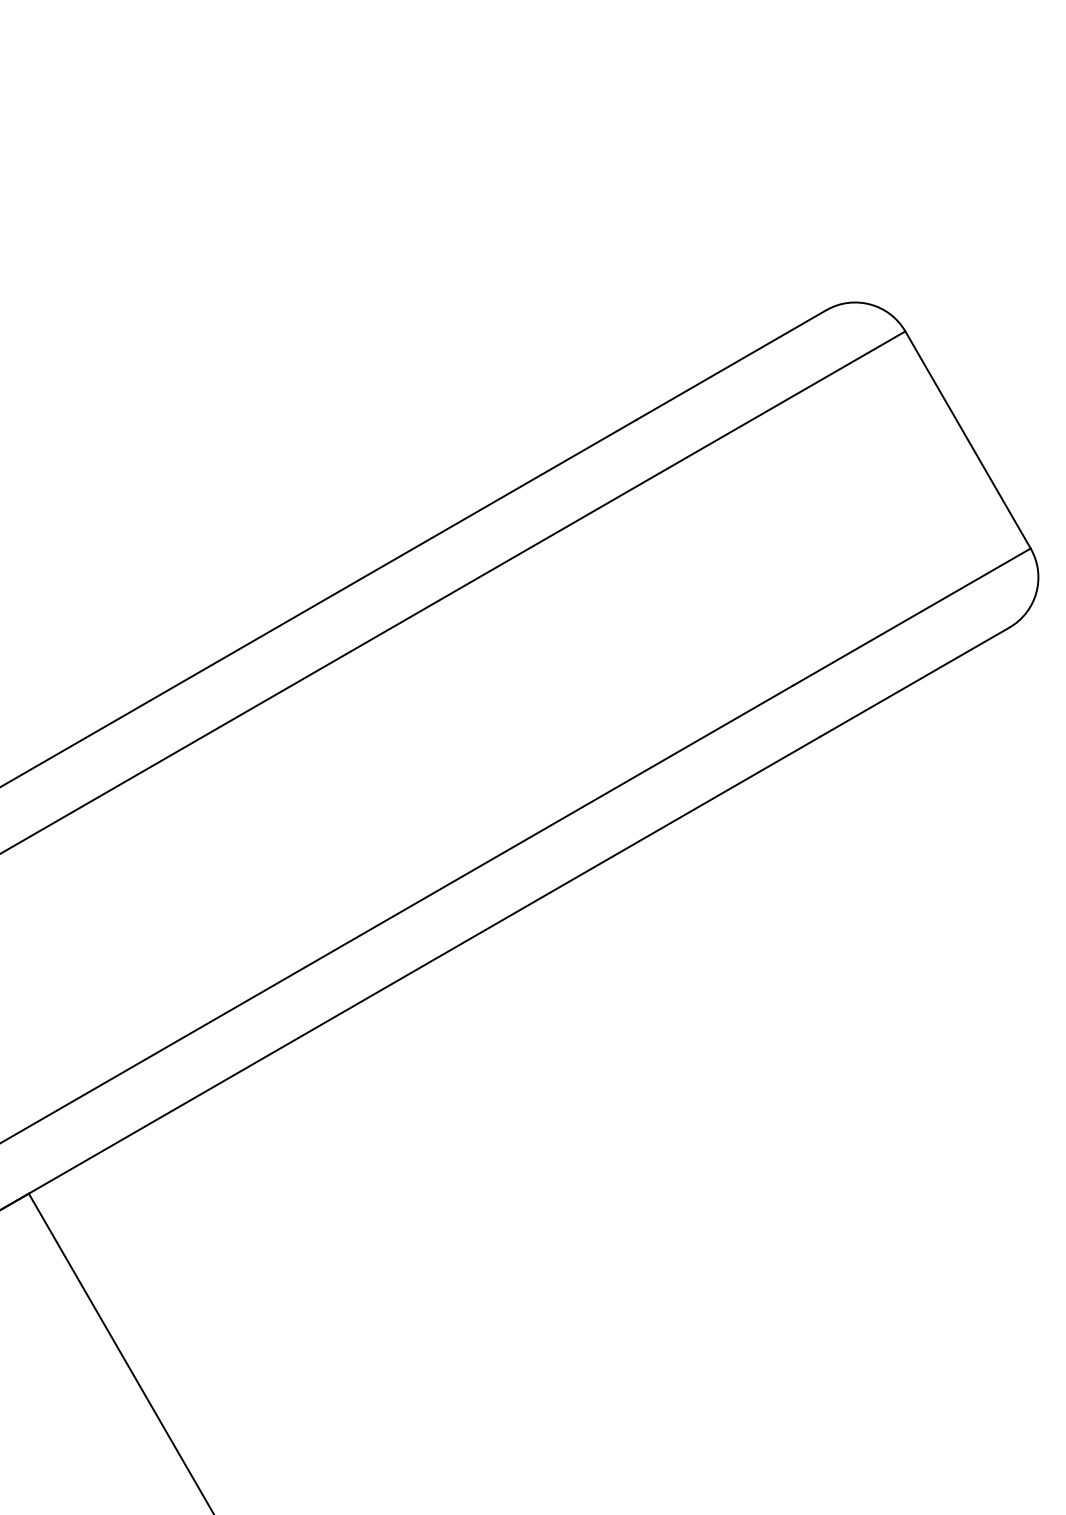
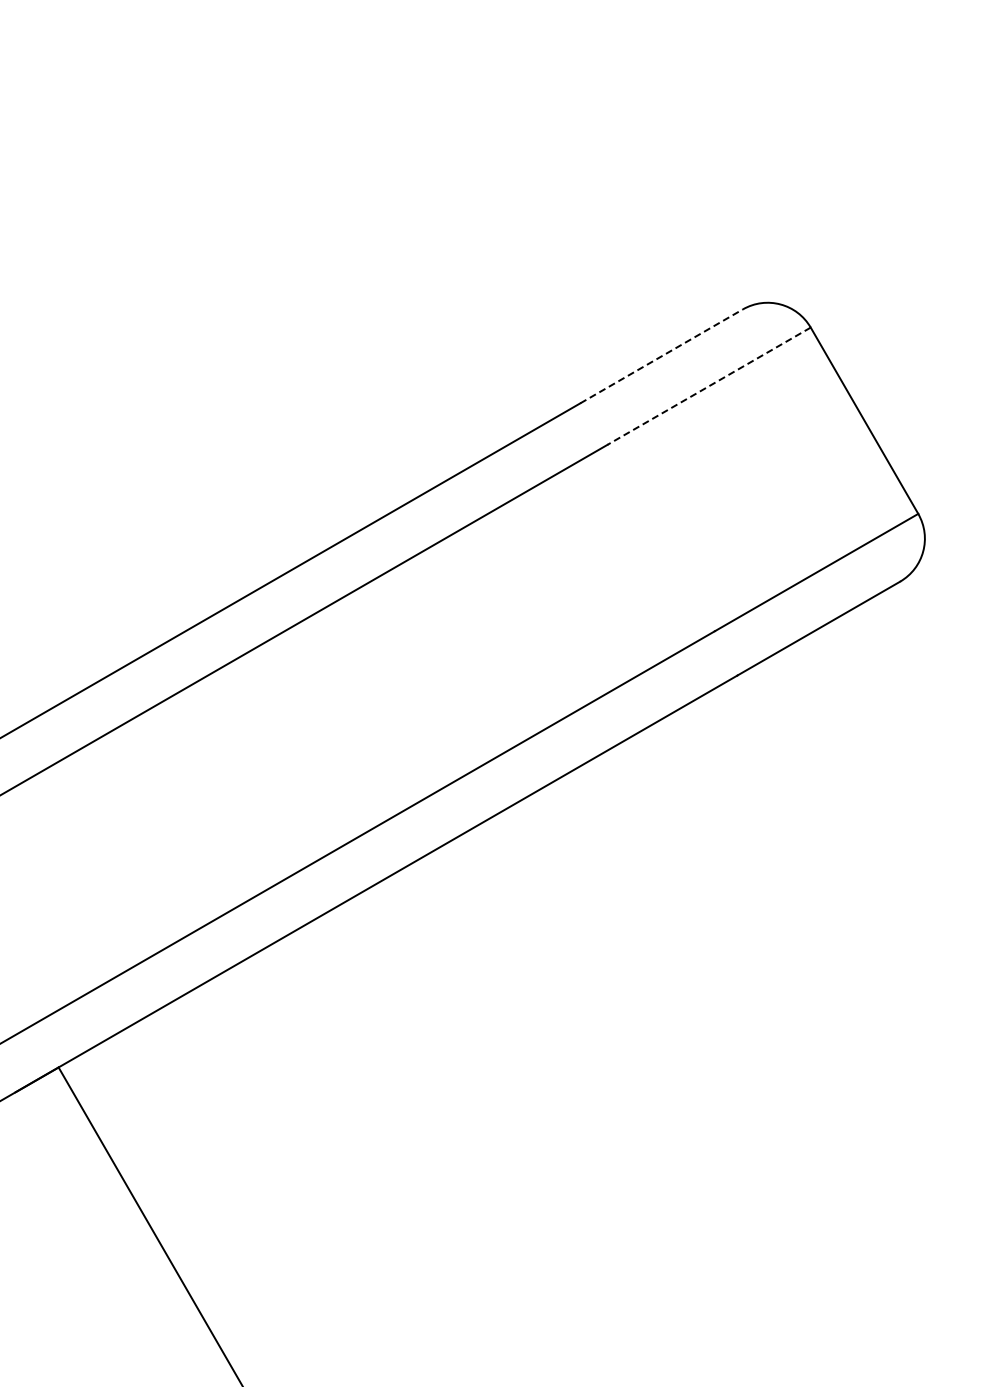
line: (731, 365) -> (661, 356), solid -> dashed
line: (786, 400) -> (708, 386), solid -> dashed

